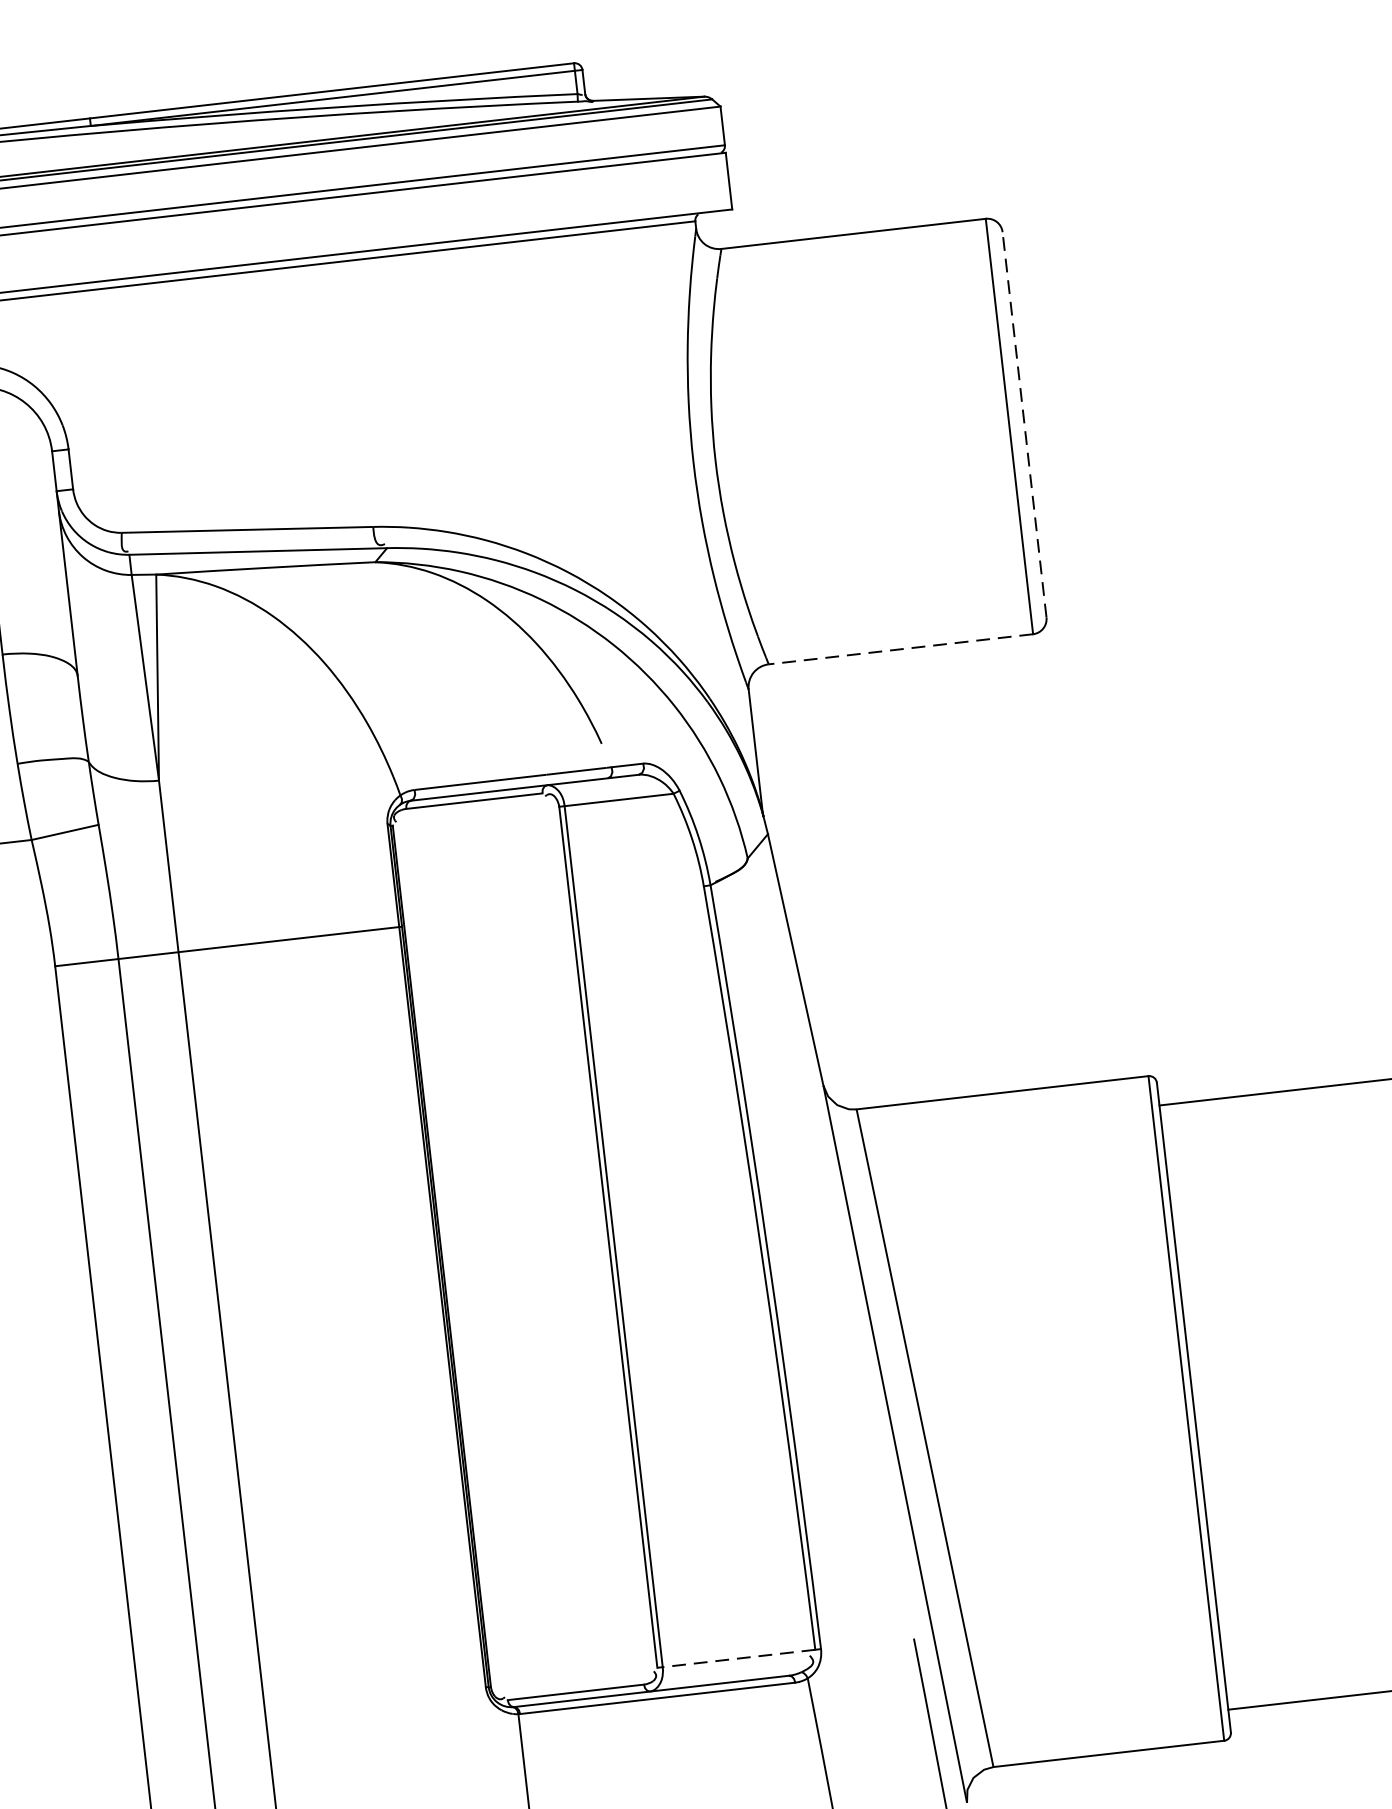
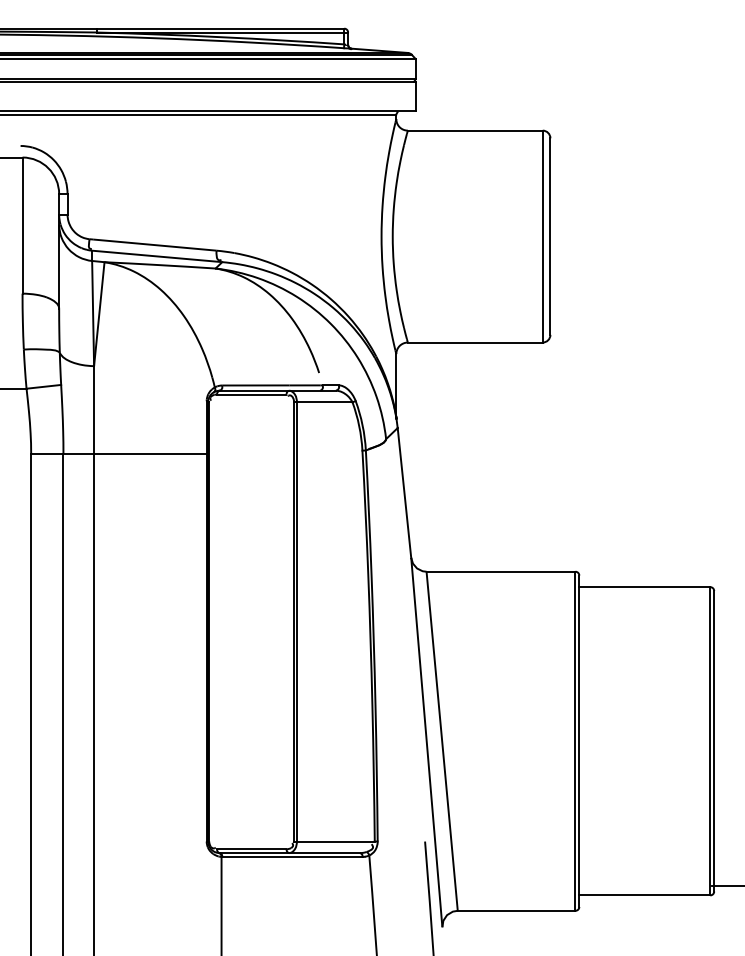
line: (1024, 424) -> (550, 236), dashed -> solid
line: (899, 649) -> (474, 342), dashed -> solid
line: (734, 1658) -> (333, 841), dashed -> solid

